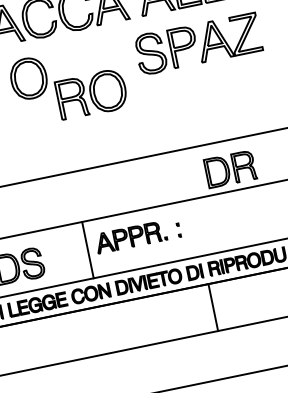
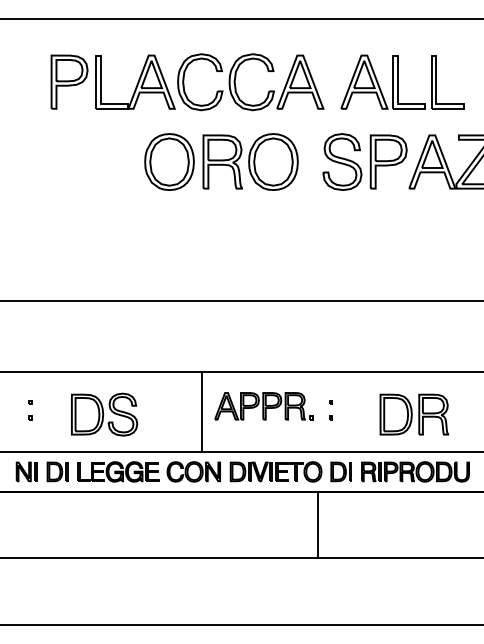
part: (91, 94) -> (250, 161), moved
part: (229, 169) -> (413, 414), moved
line: (213, 307) -> (318, 524), moved

